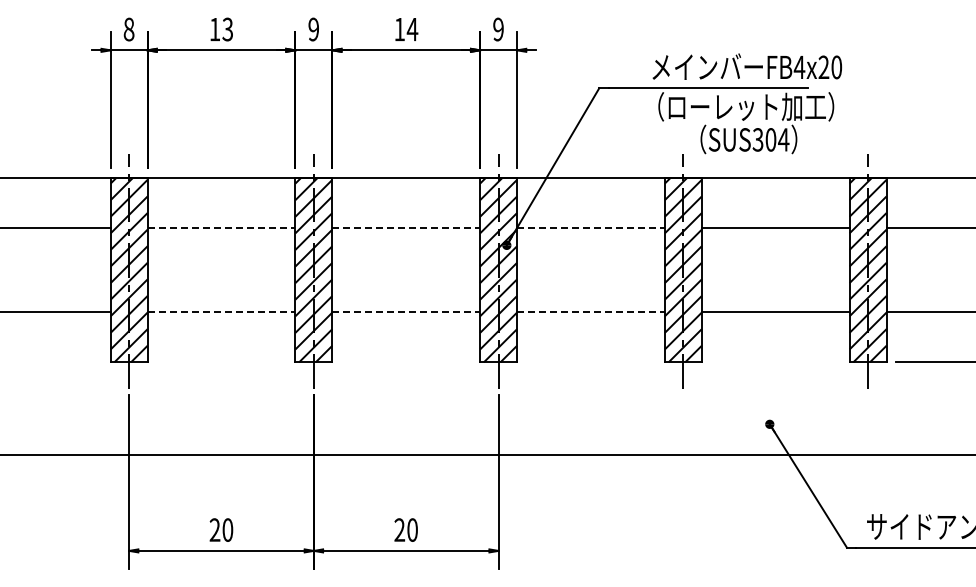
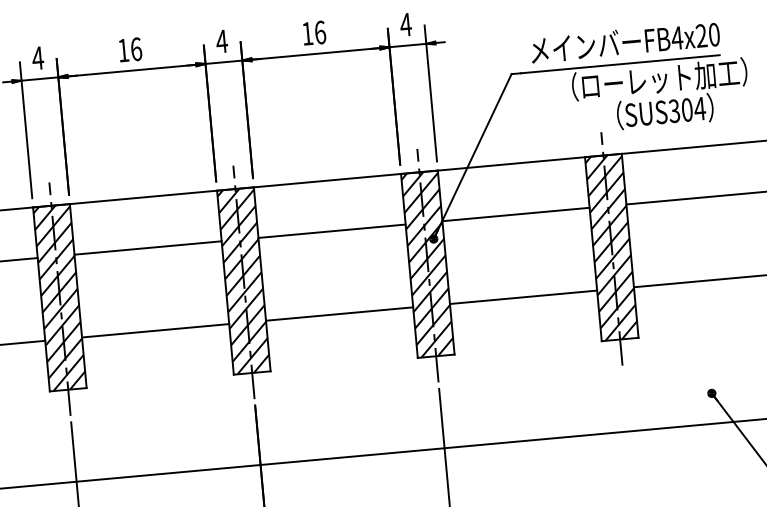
text: (128, 29) -> (37, 58), 8 -> 4
text: (227, 29) -> (136, 49), 13 -> 16
text: (313, 29) -> (221, 41), 9 -> 4
text: (412, 29) -> (320, 32), 14 -> 16
text: (498, 29) -> (405, 24), 9 -> 4
text: (747, 66) -> (625, 41), moved
line: (221, 228) -> (148, 248), dashed -> solid
line: (406, 228) -> (332, 231), dashed -> solid
line: (590, 228) -> (515, 214), dashed -> solid
line: (221, 311) -> (155, 330), dashed -> solid
line: (406, 311) -> (339, 313), dashed -> solid
line: (590, 311) -> (523, 297), dashed -> solid

